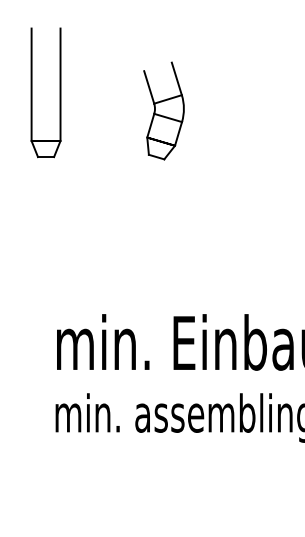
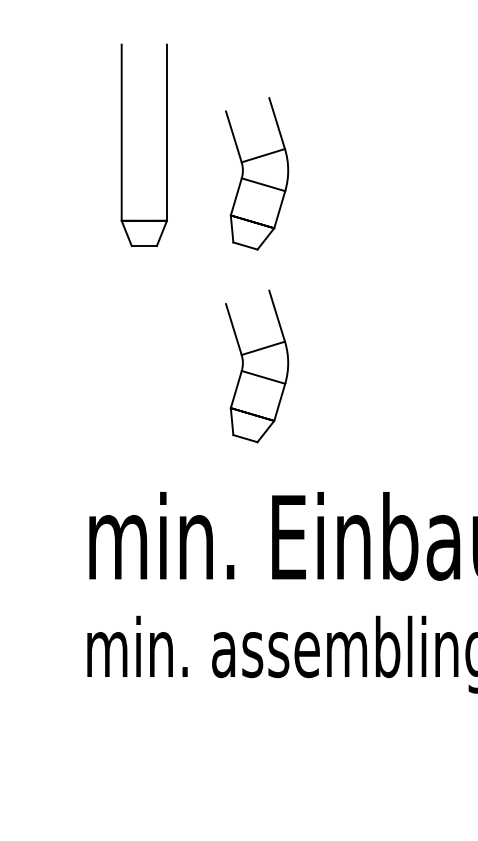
part: (32, 92) -> (123, 144), moved
part: (163, 233) -> (256, 365), added

